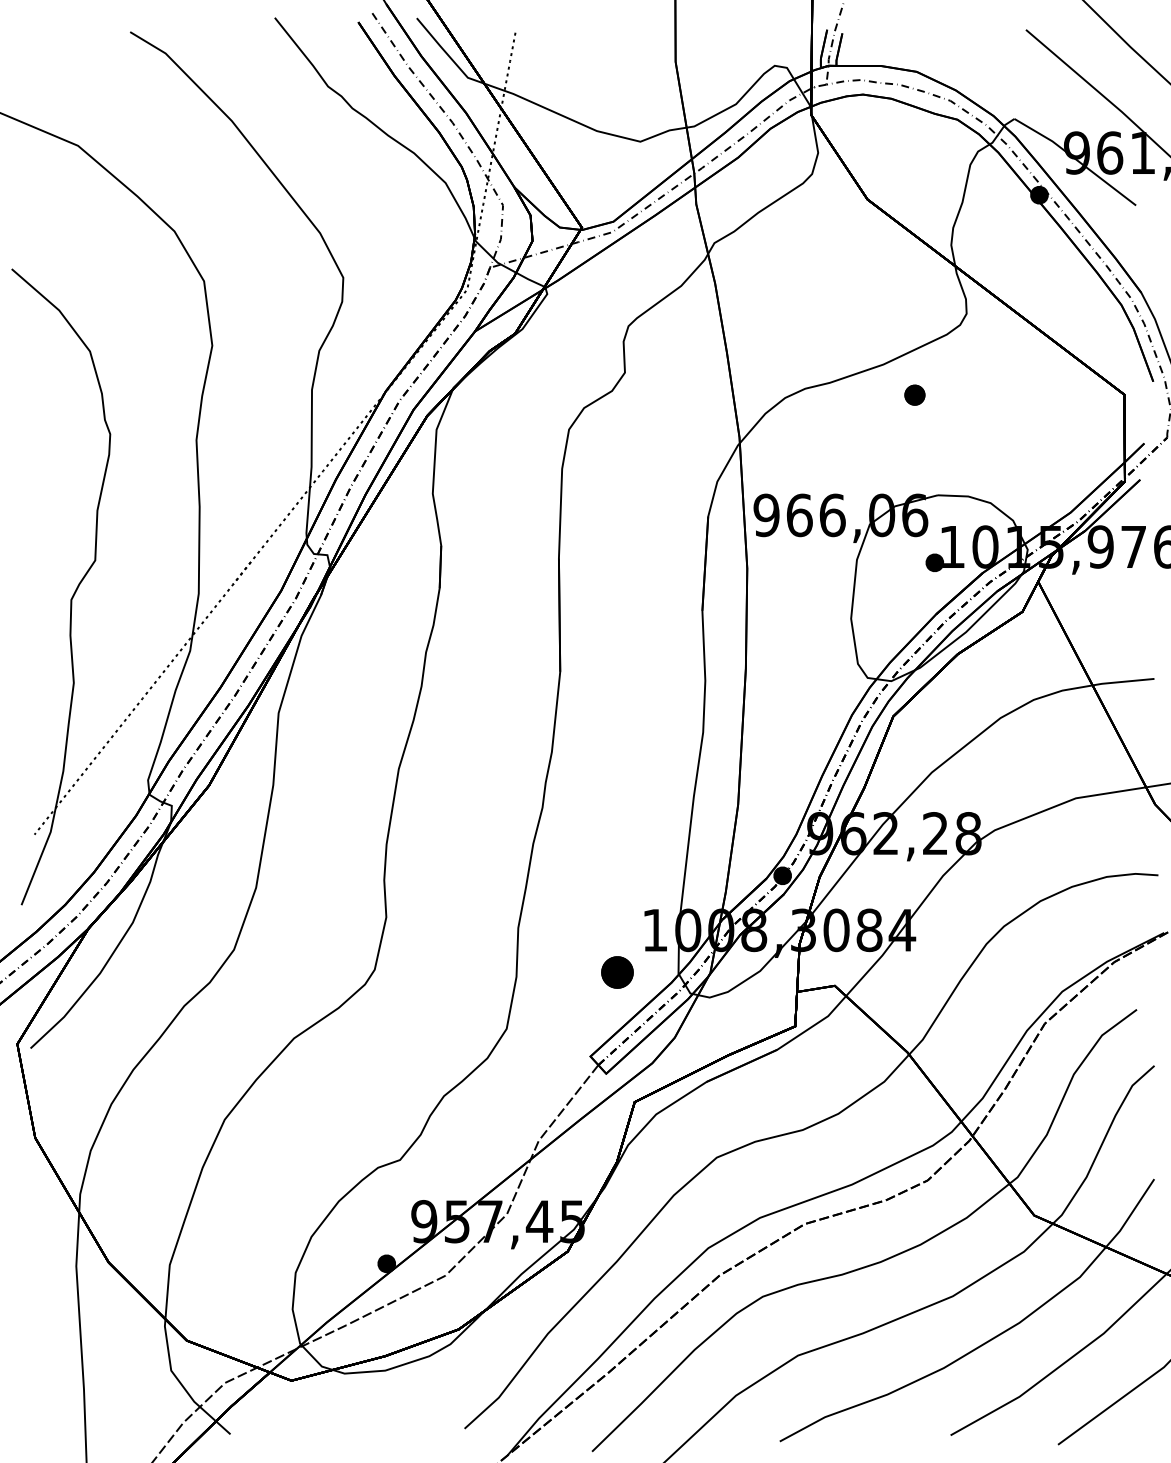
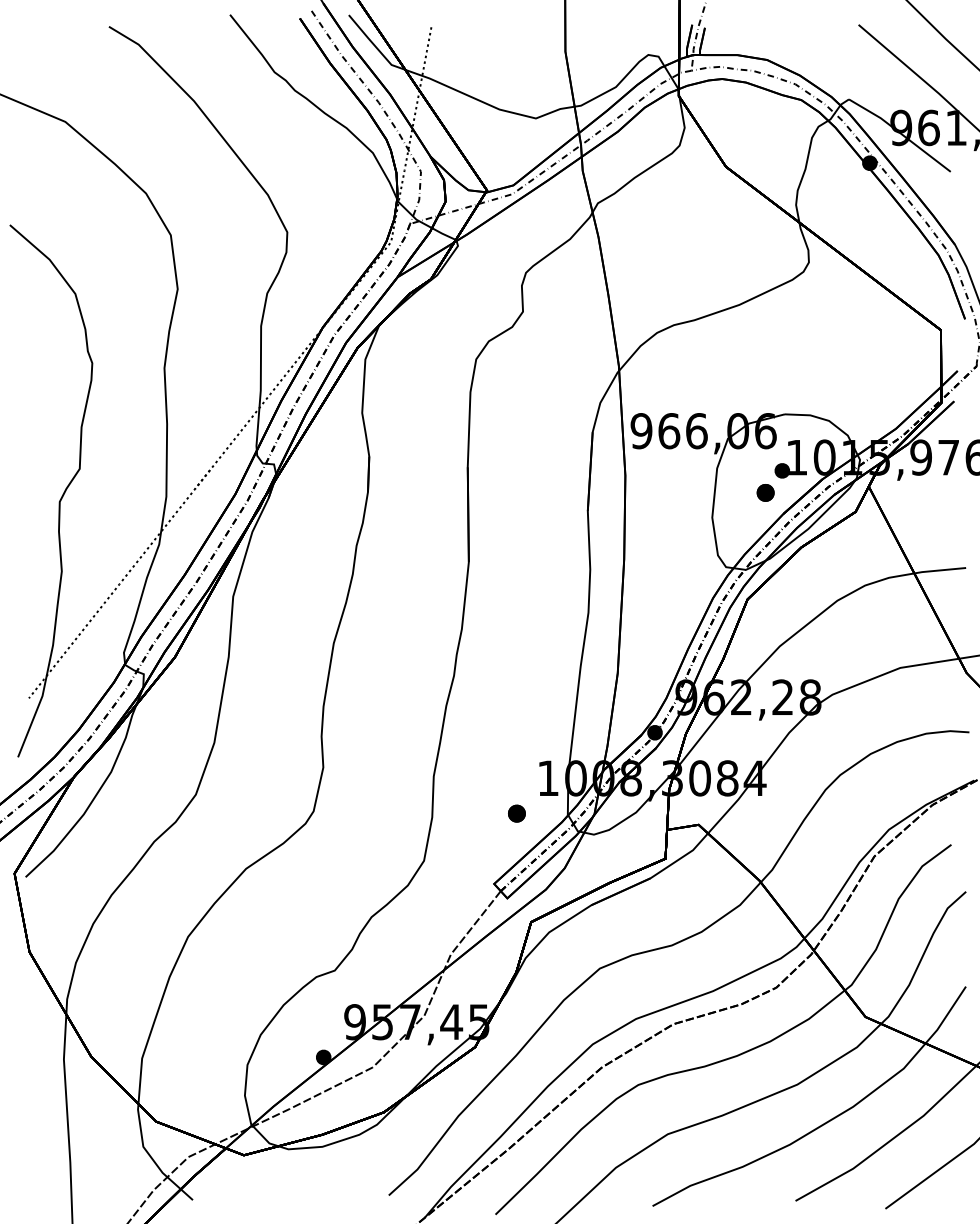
part: (914, 394) -> (765, 492), moved
part: (617, 972) -> (516, 813), size x0.62

